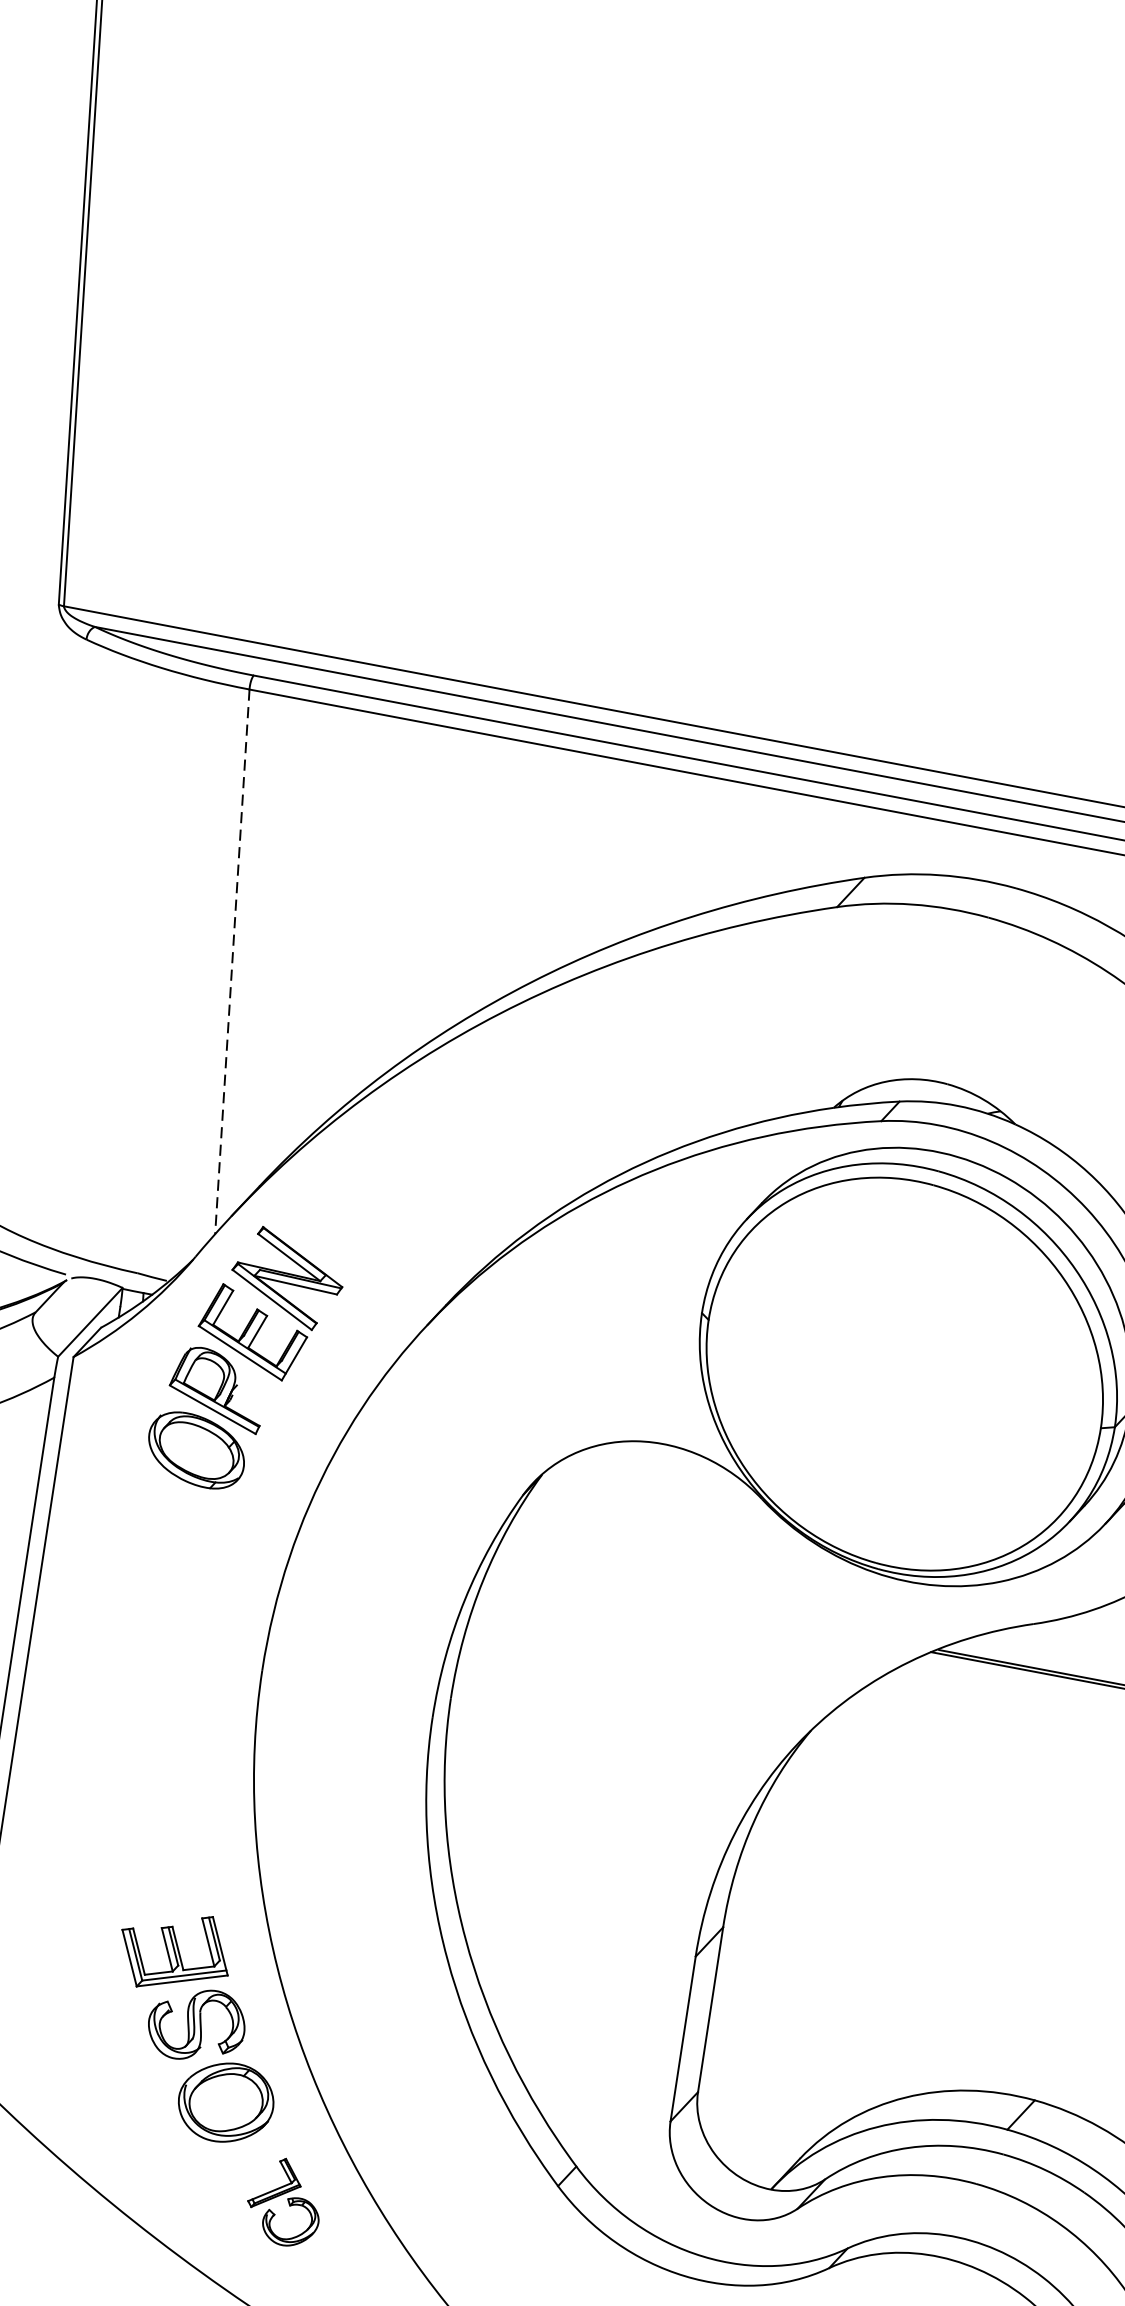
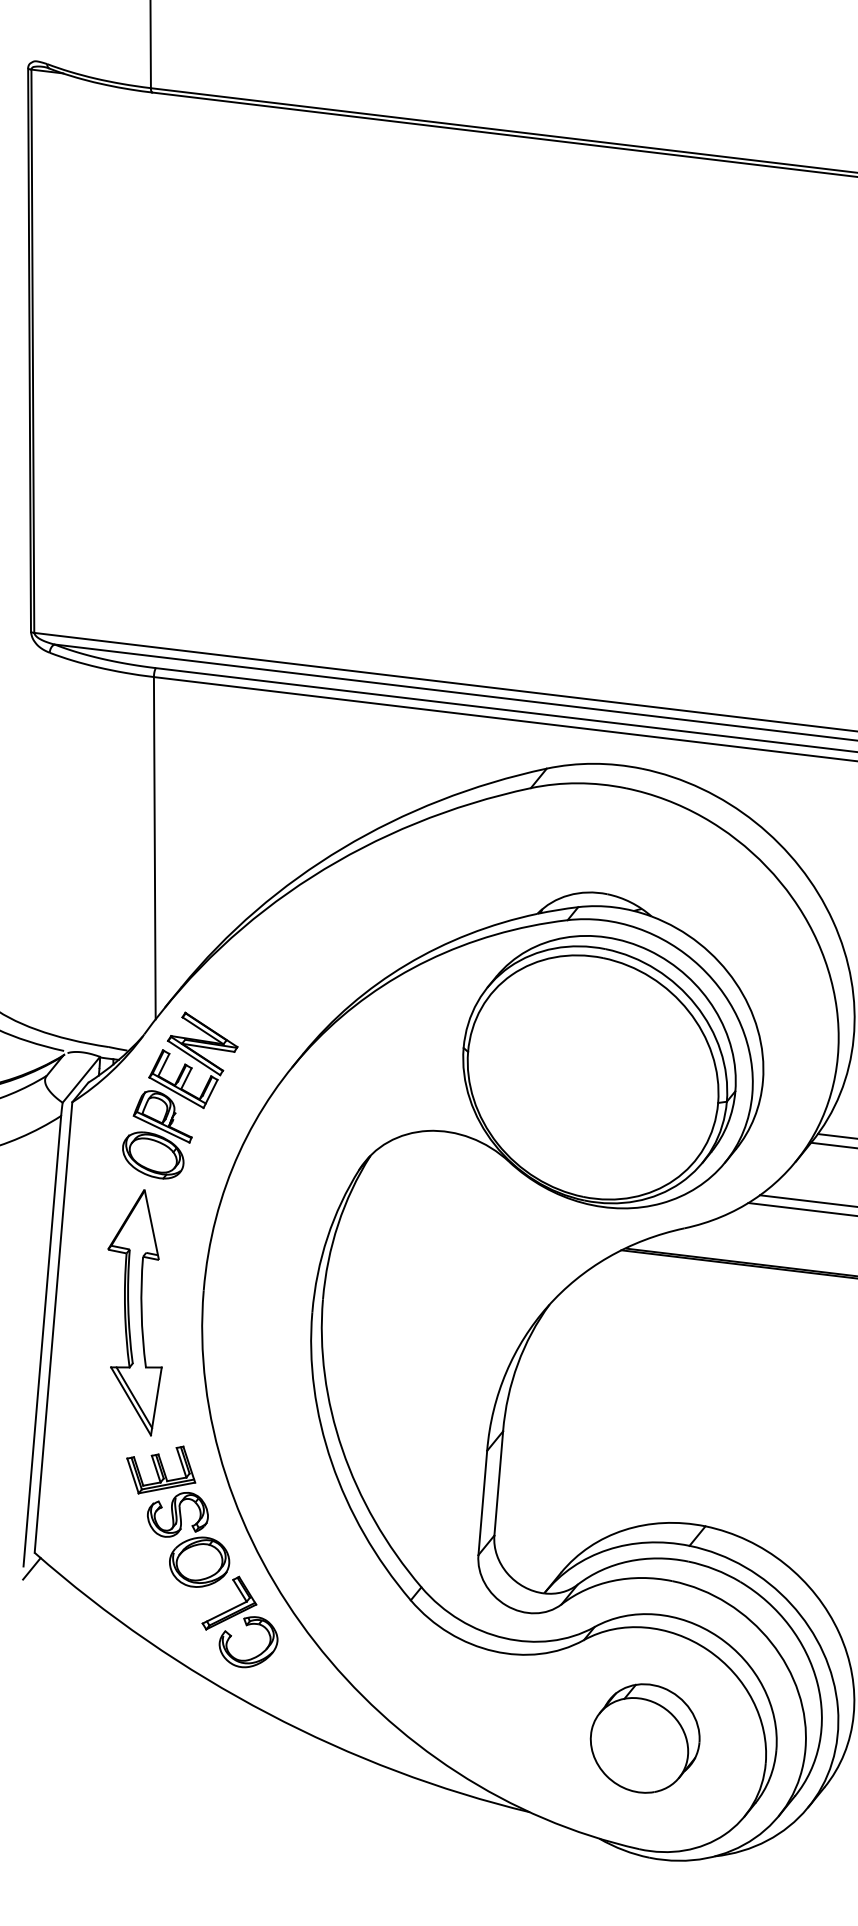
line: (231, 962) -> (154, 848), dashed -> solid
part: (149, 1698) -> (134, 1312), added
part: (283, 2201) -> (239, 1621), size x1.67

